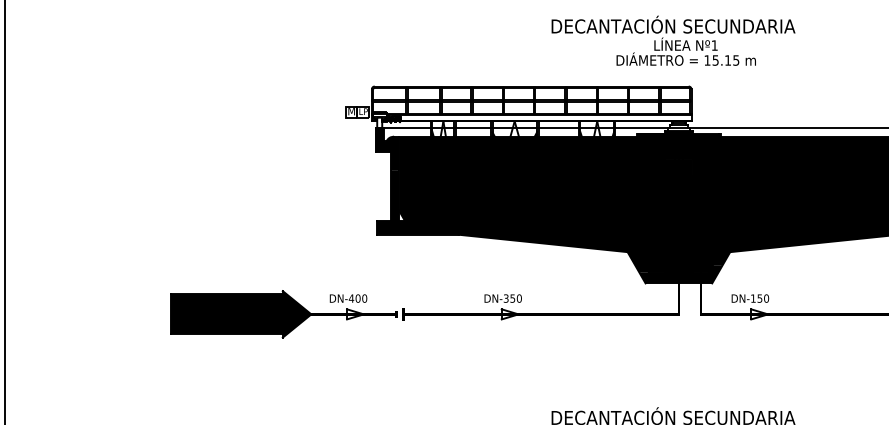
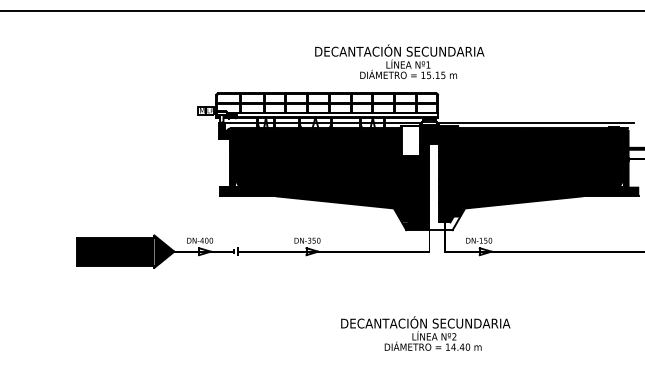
text: (673, 40) -> (399, 61), moved
fill: (651, 152) -> (410, 139), removed
fill: (700, 220) -> (444, 186), removed

